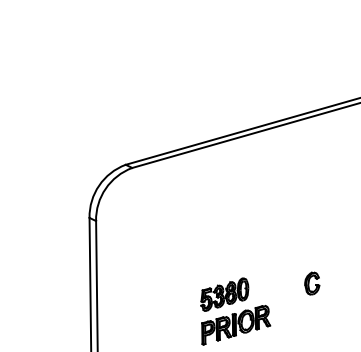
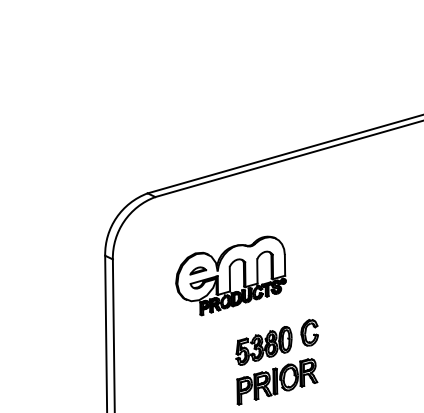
part: (196, 234) -> (230, 275), added
part: (312, 283) -> (309, 332), moved

